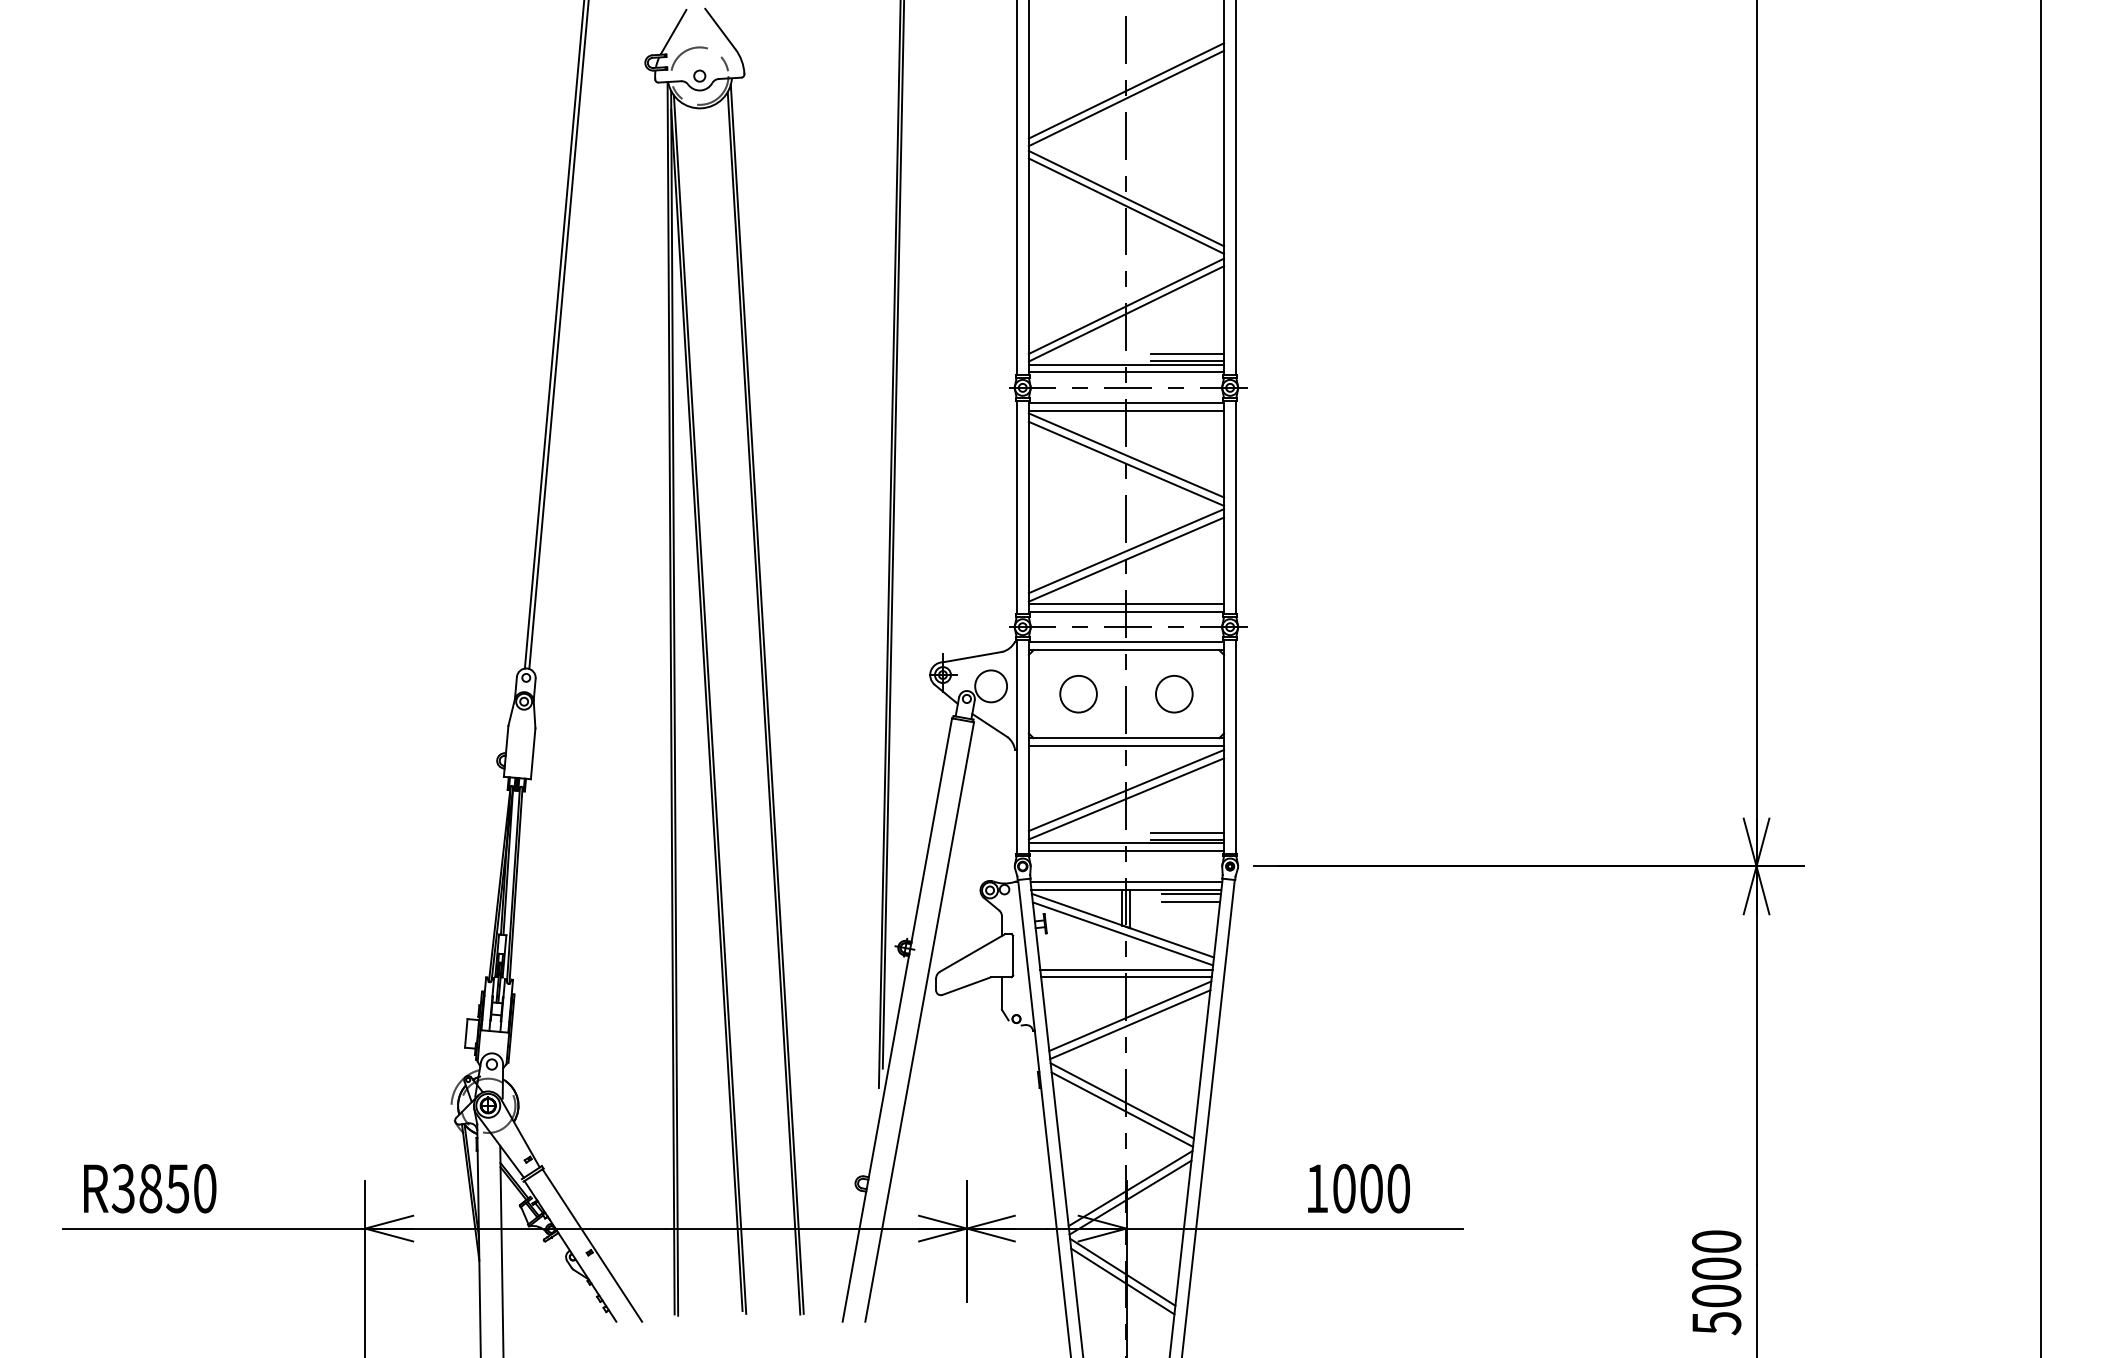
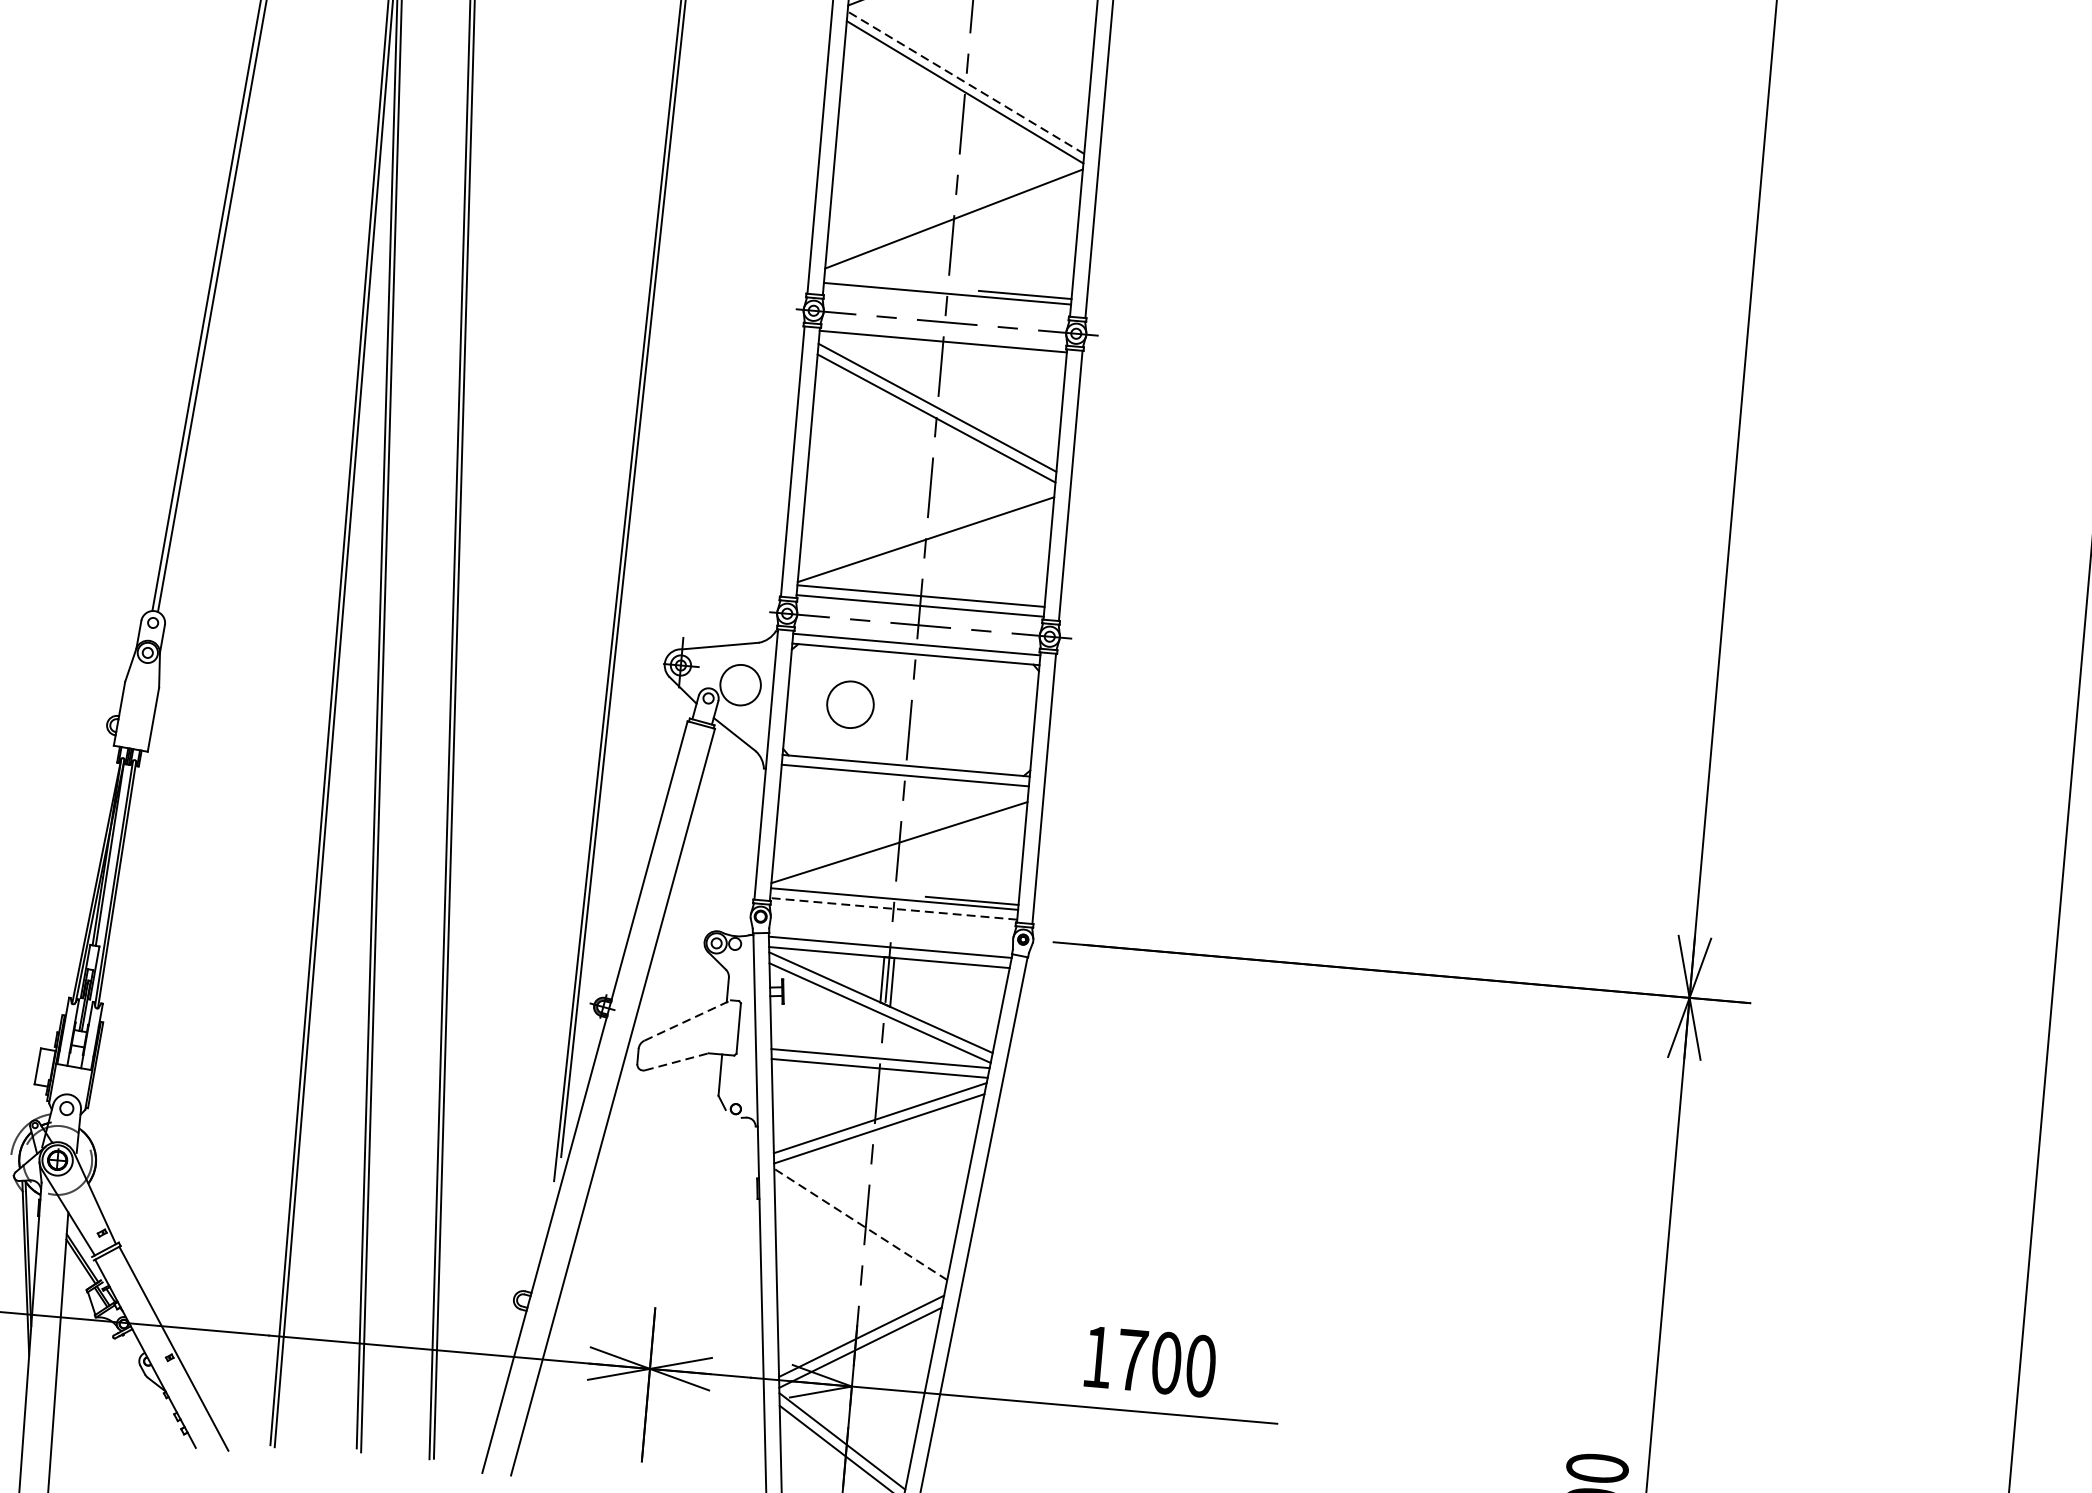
line: (1126, 198) -> (966, 82), solid -> dashed
line: (1126, 313) -> (953, 228), removed
line: (1187, 354) -> (1025, 286), removed
line: (1126, 372) -> (946, 302), removed
line: (1126, 410) -> (942, 350), removed
line: (1126, 551) -> (926, 529), removed
circle: (1174, 694) -> (971, 715), removed
line: (1126, 790) -> (900, 831), removed
line: (1187, 832) -> (973, 891), removed
line: (1126, 851) -> (893, 909), solid -> dashed
line: (1191, 893) -> (971, 969), removed
line: (1191, 901) -> (970, 979), removed
line: (972, 952) -> (687, 1019), solid -> dashed
line: (966, 986) -> (676, 1062), solid -> dashed
line: (1122, 1100) -> (861, 1223), solid -> dashed
line: (1122, 1109) -> (860, 1235), removed
text: (1344, 1188) -> (1132, 1359), 1000 -> 1700

